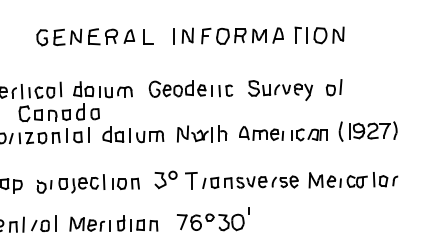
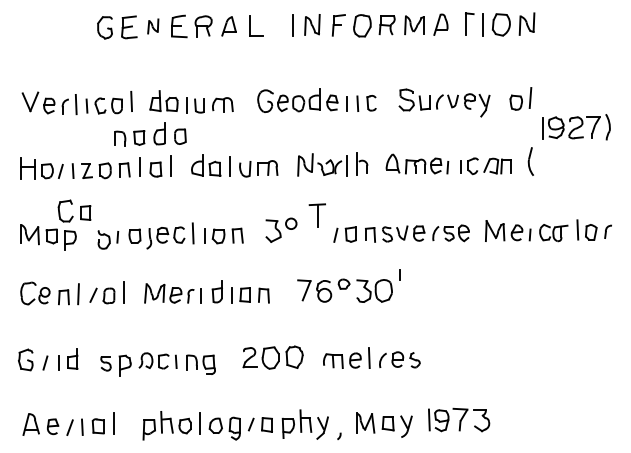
part: (76, 36) -> (153, 26), size x0.7
part: (30, 113) -> (74, 210), moved
part: (373, 130) -> (576, 127), moved
part: (190, 180) -> (316, 215), moved

